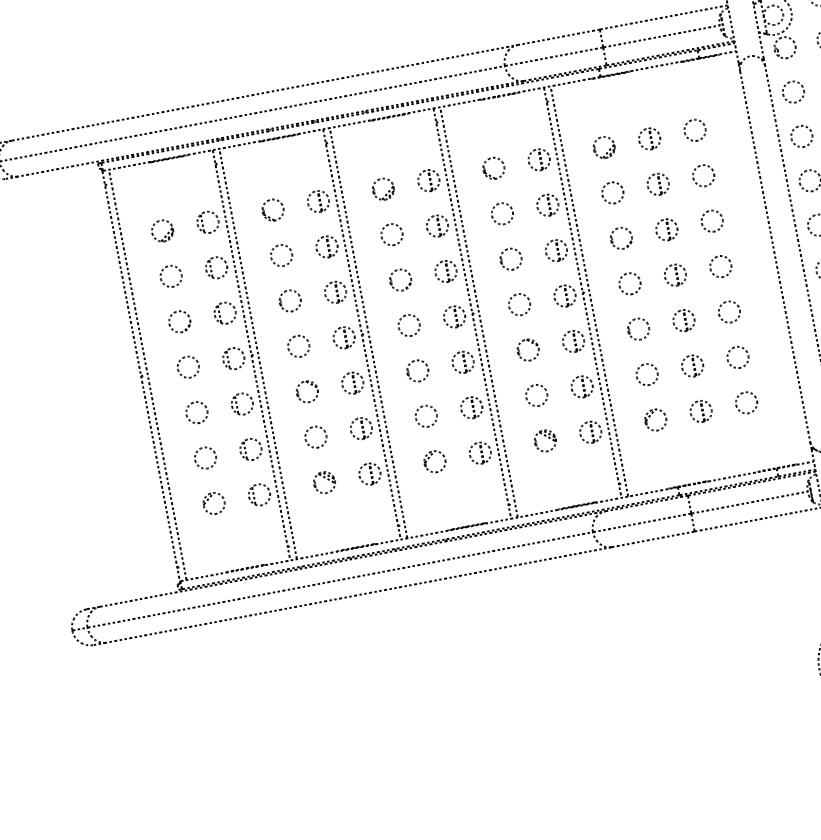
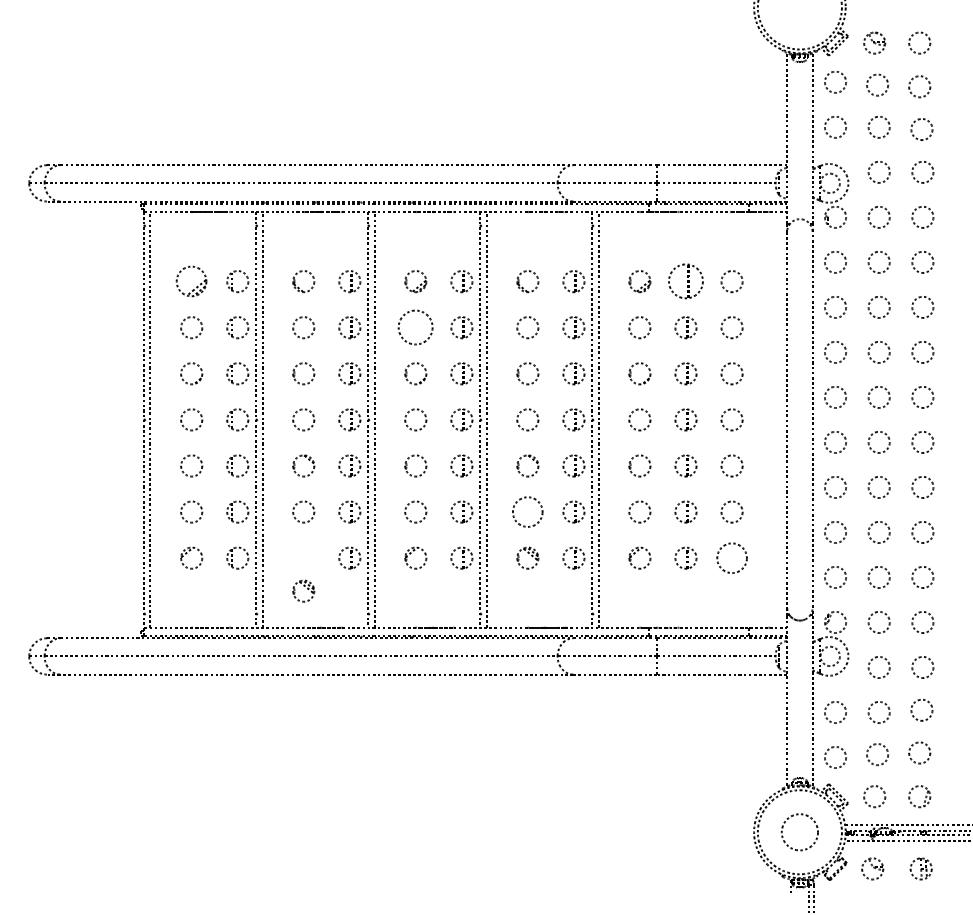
part: (649, 138) -> (685, 281), size x1.6
part: (162, 230) -> (191, 281), size x1.4
circle: (391, 234) -> (415, 327), size x1.6
circle: (536, 395) -> (527, 511), size x1.4
circle: (745, 402) -> (731, 557), size x1.4
part: (324, 482) -> (303, 590), moved

